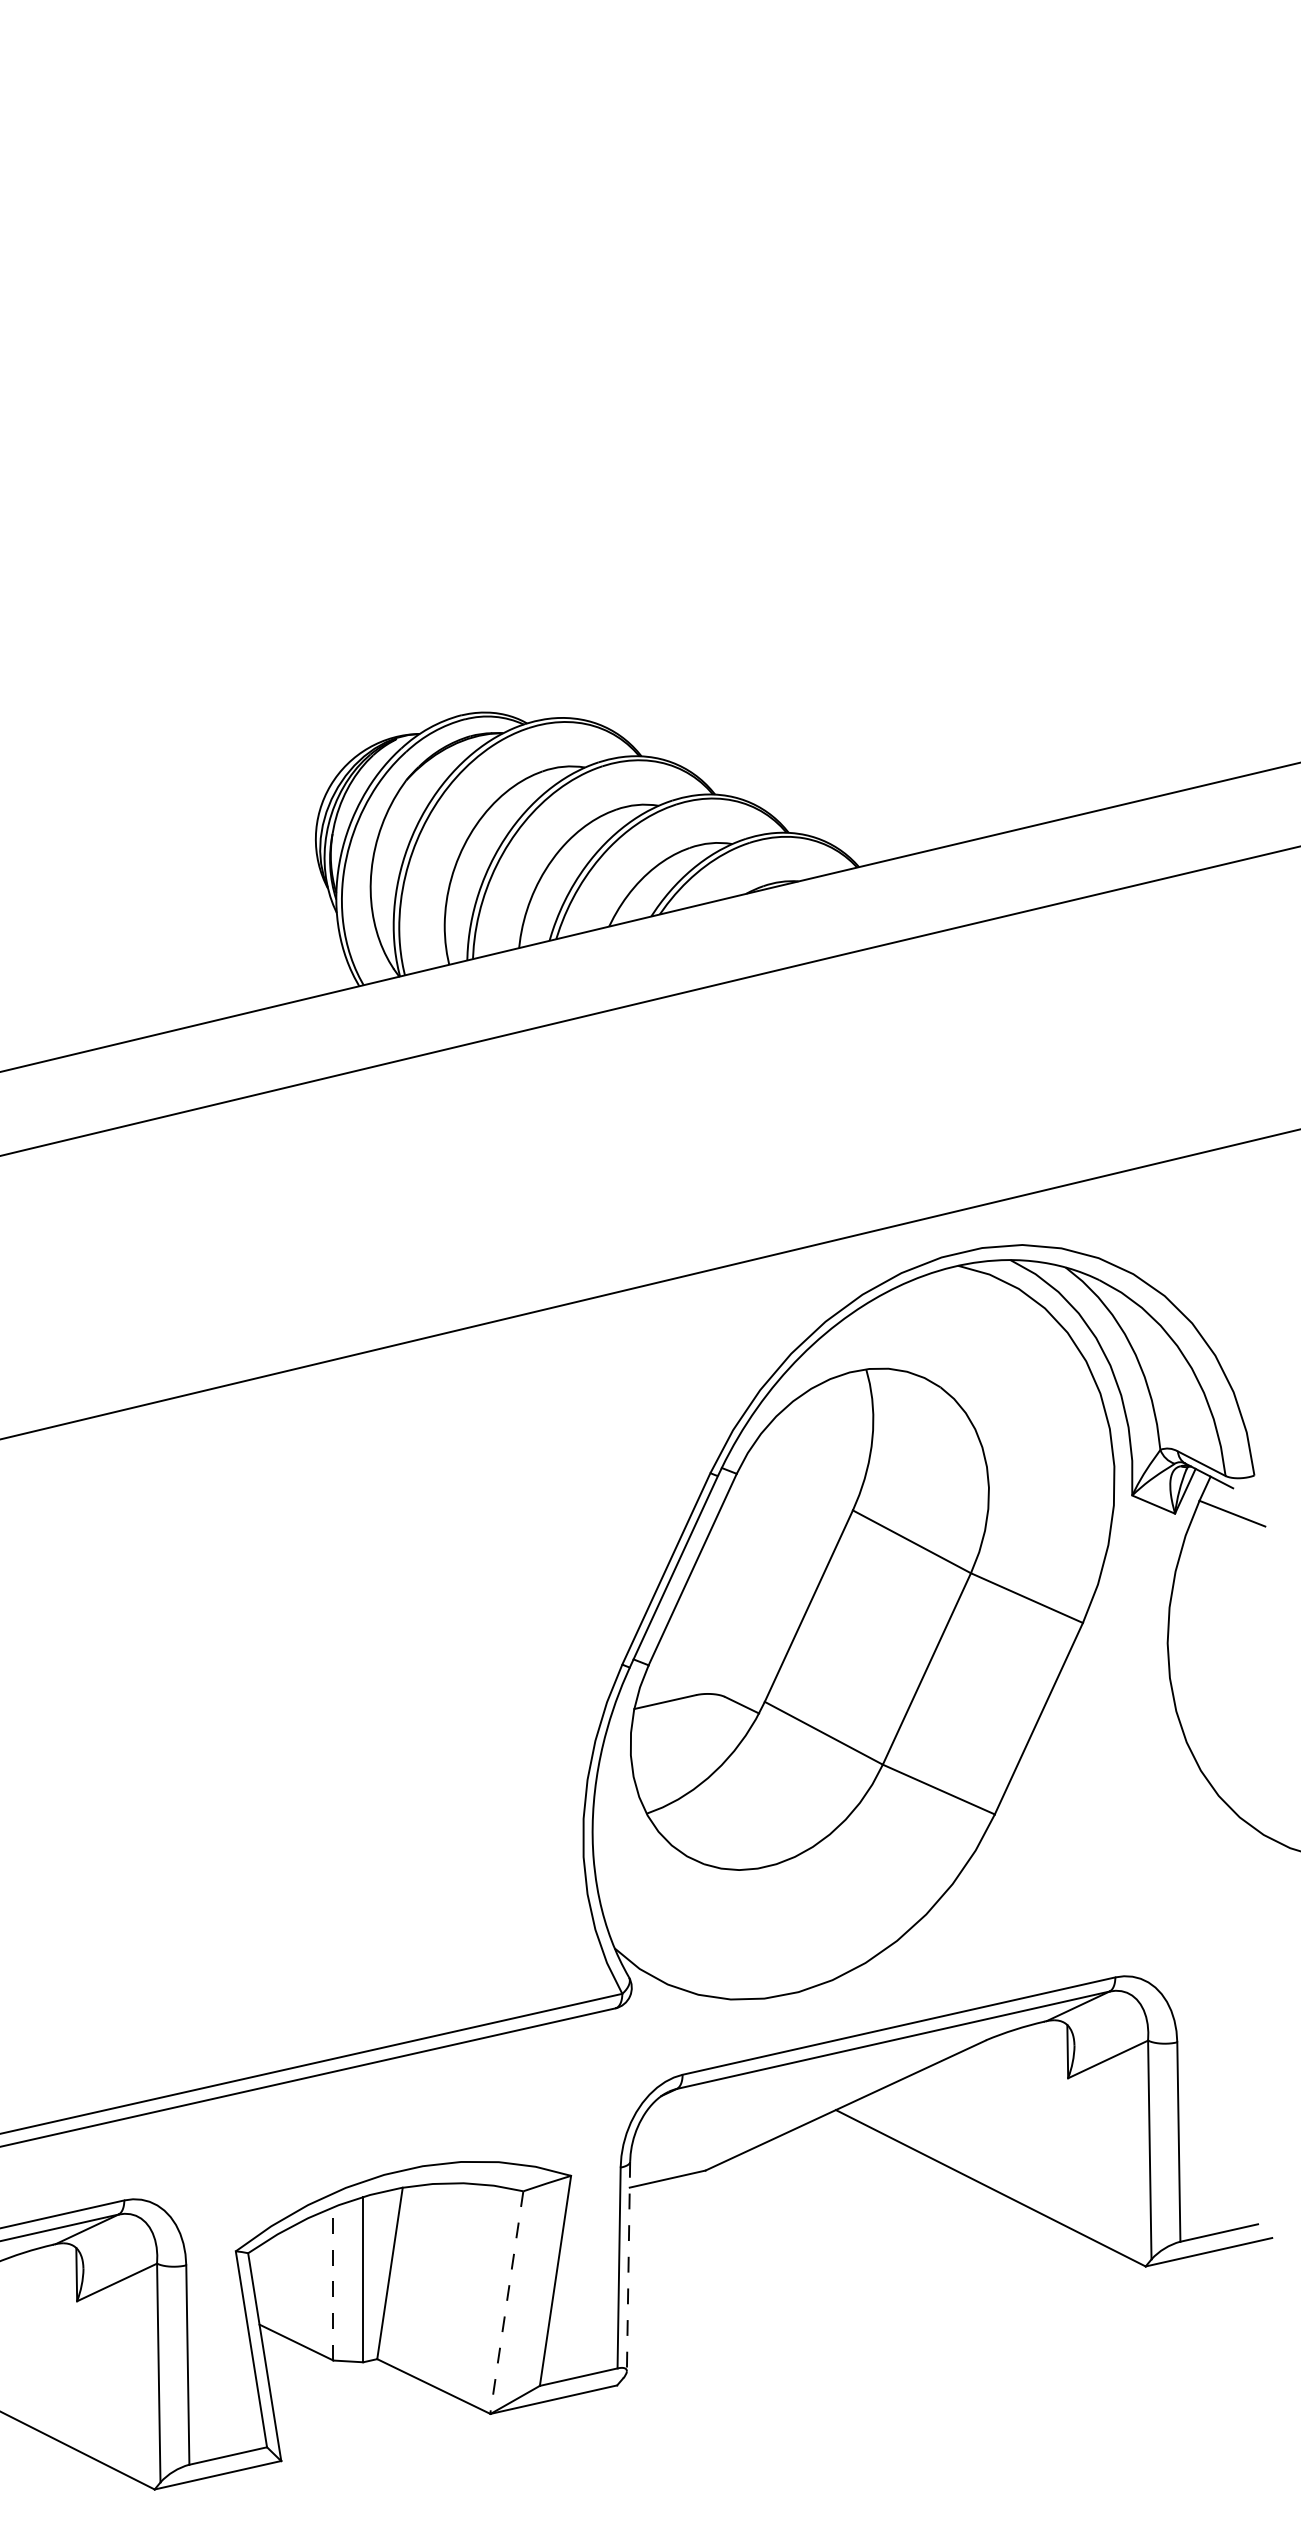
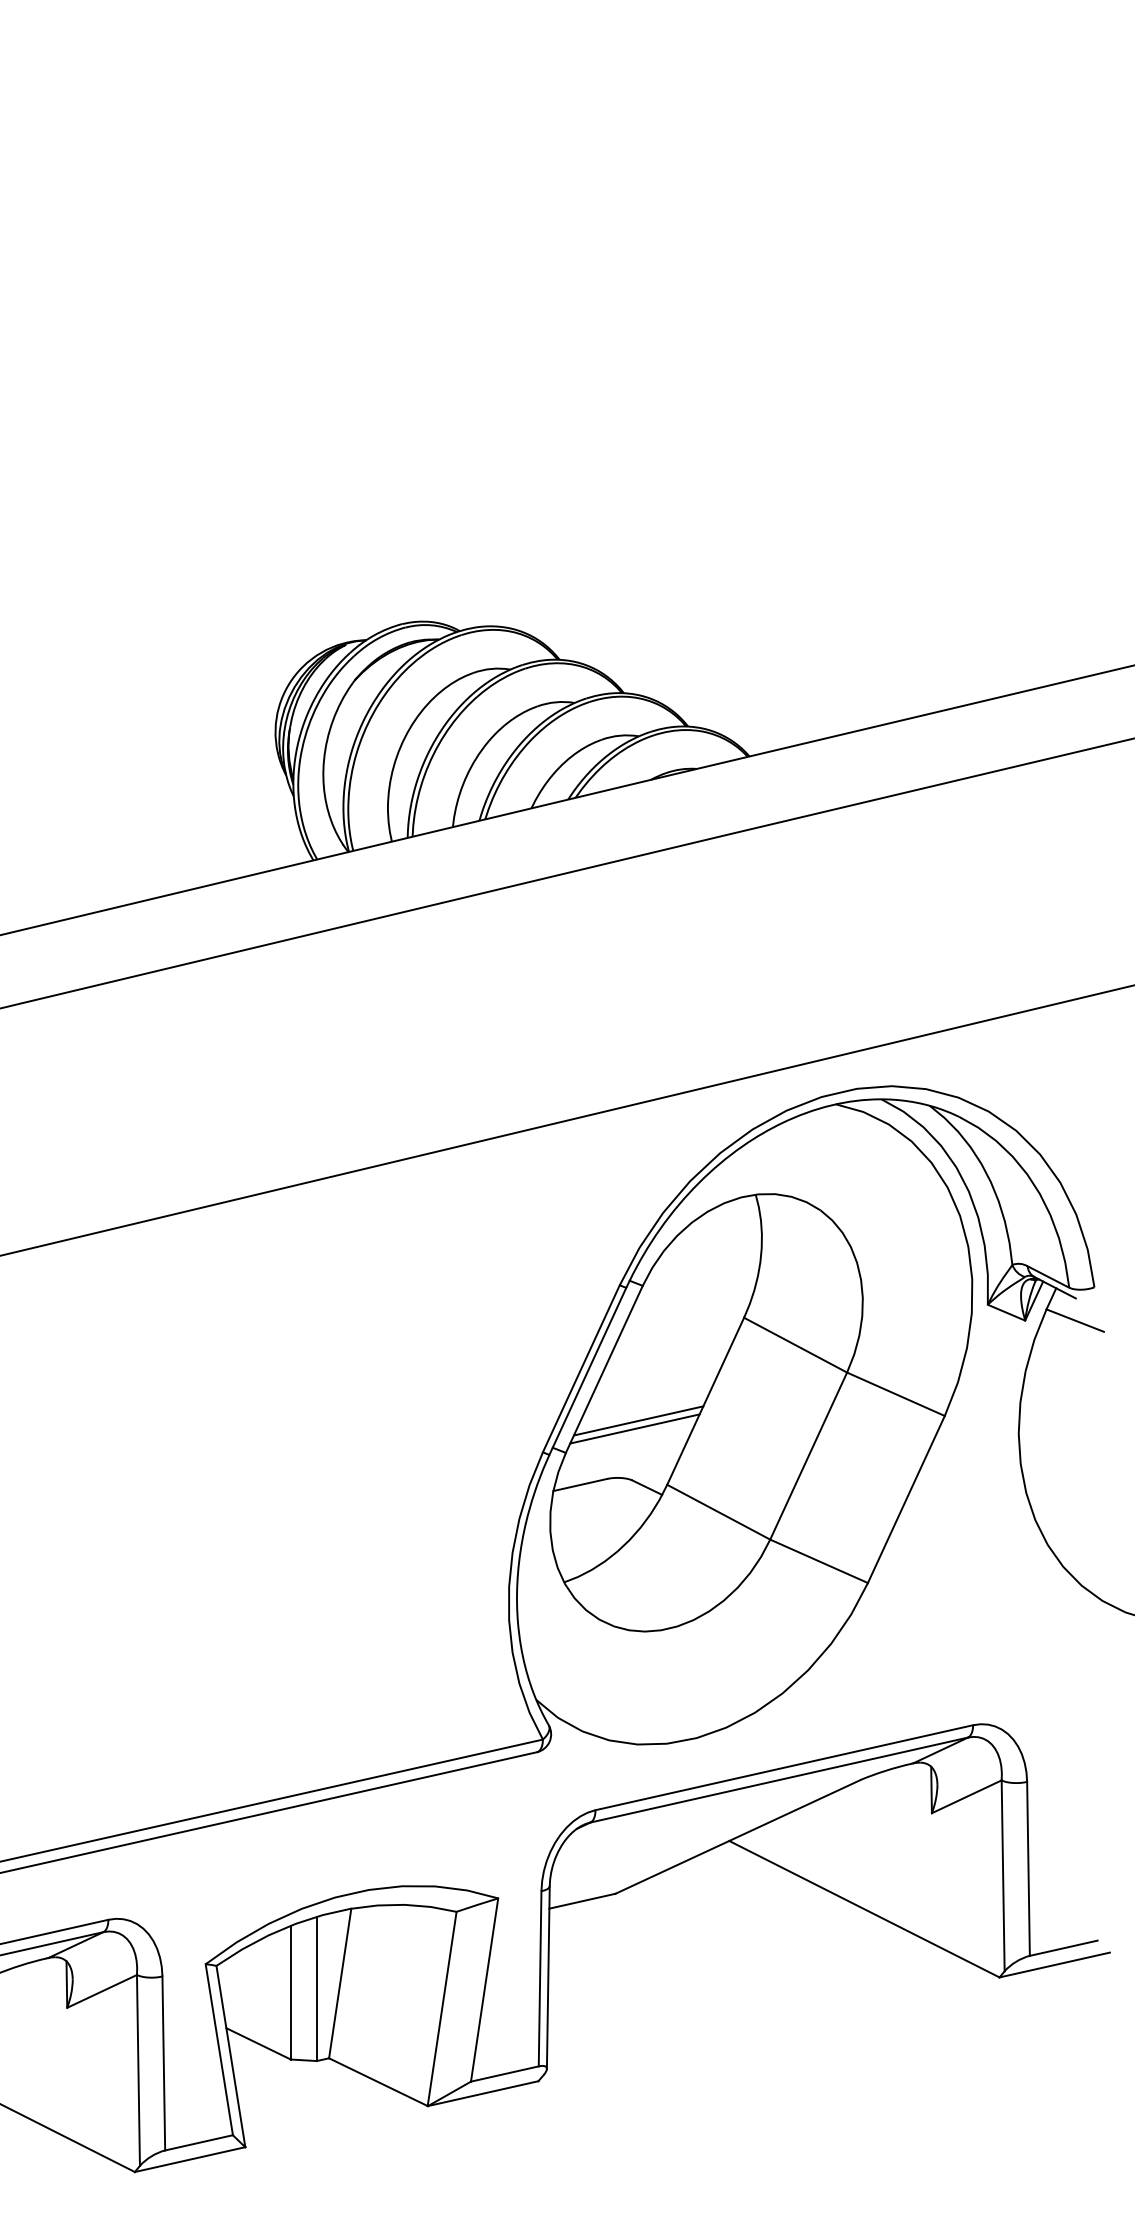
line: (731, 1628) -> (638, 1420), added
line: (727, 1637) -> (634, 1428), added
line: (628, 2267) -> (548, 1978), dashed -> solid
line: (333, 2283) -> (290, 1992), dashed -> solid
line: (507, 2303) -> (442, 2009), dashed -> solid

